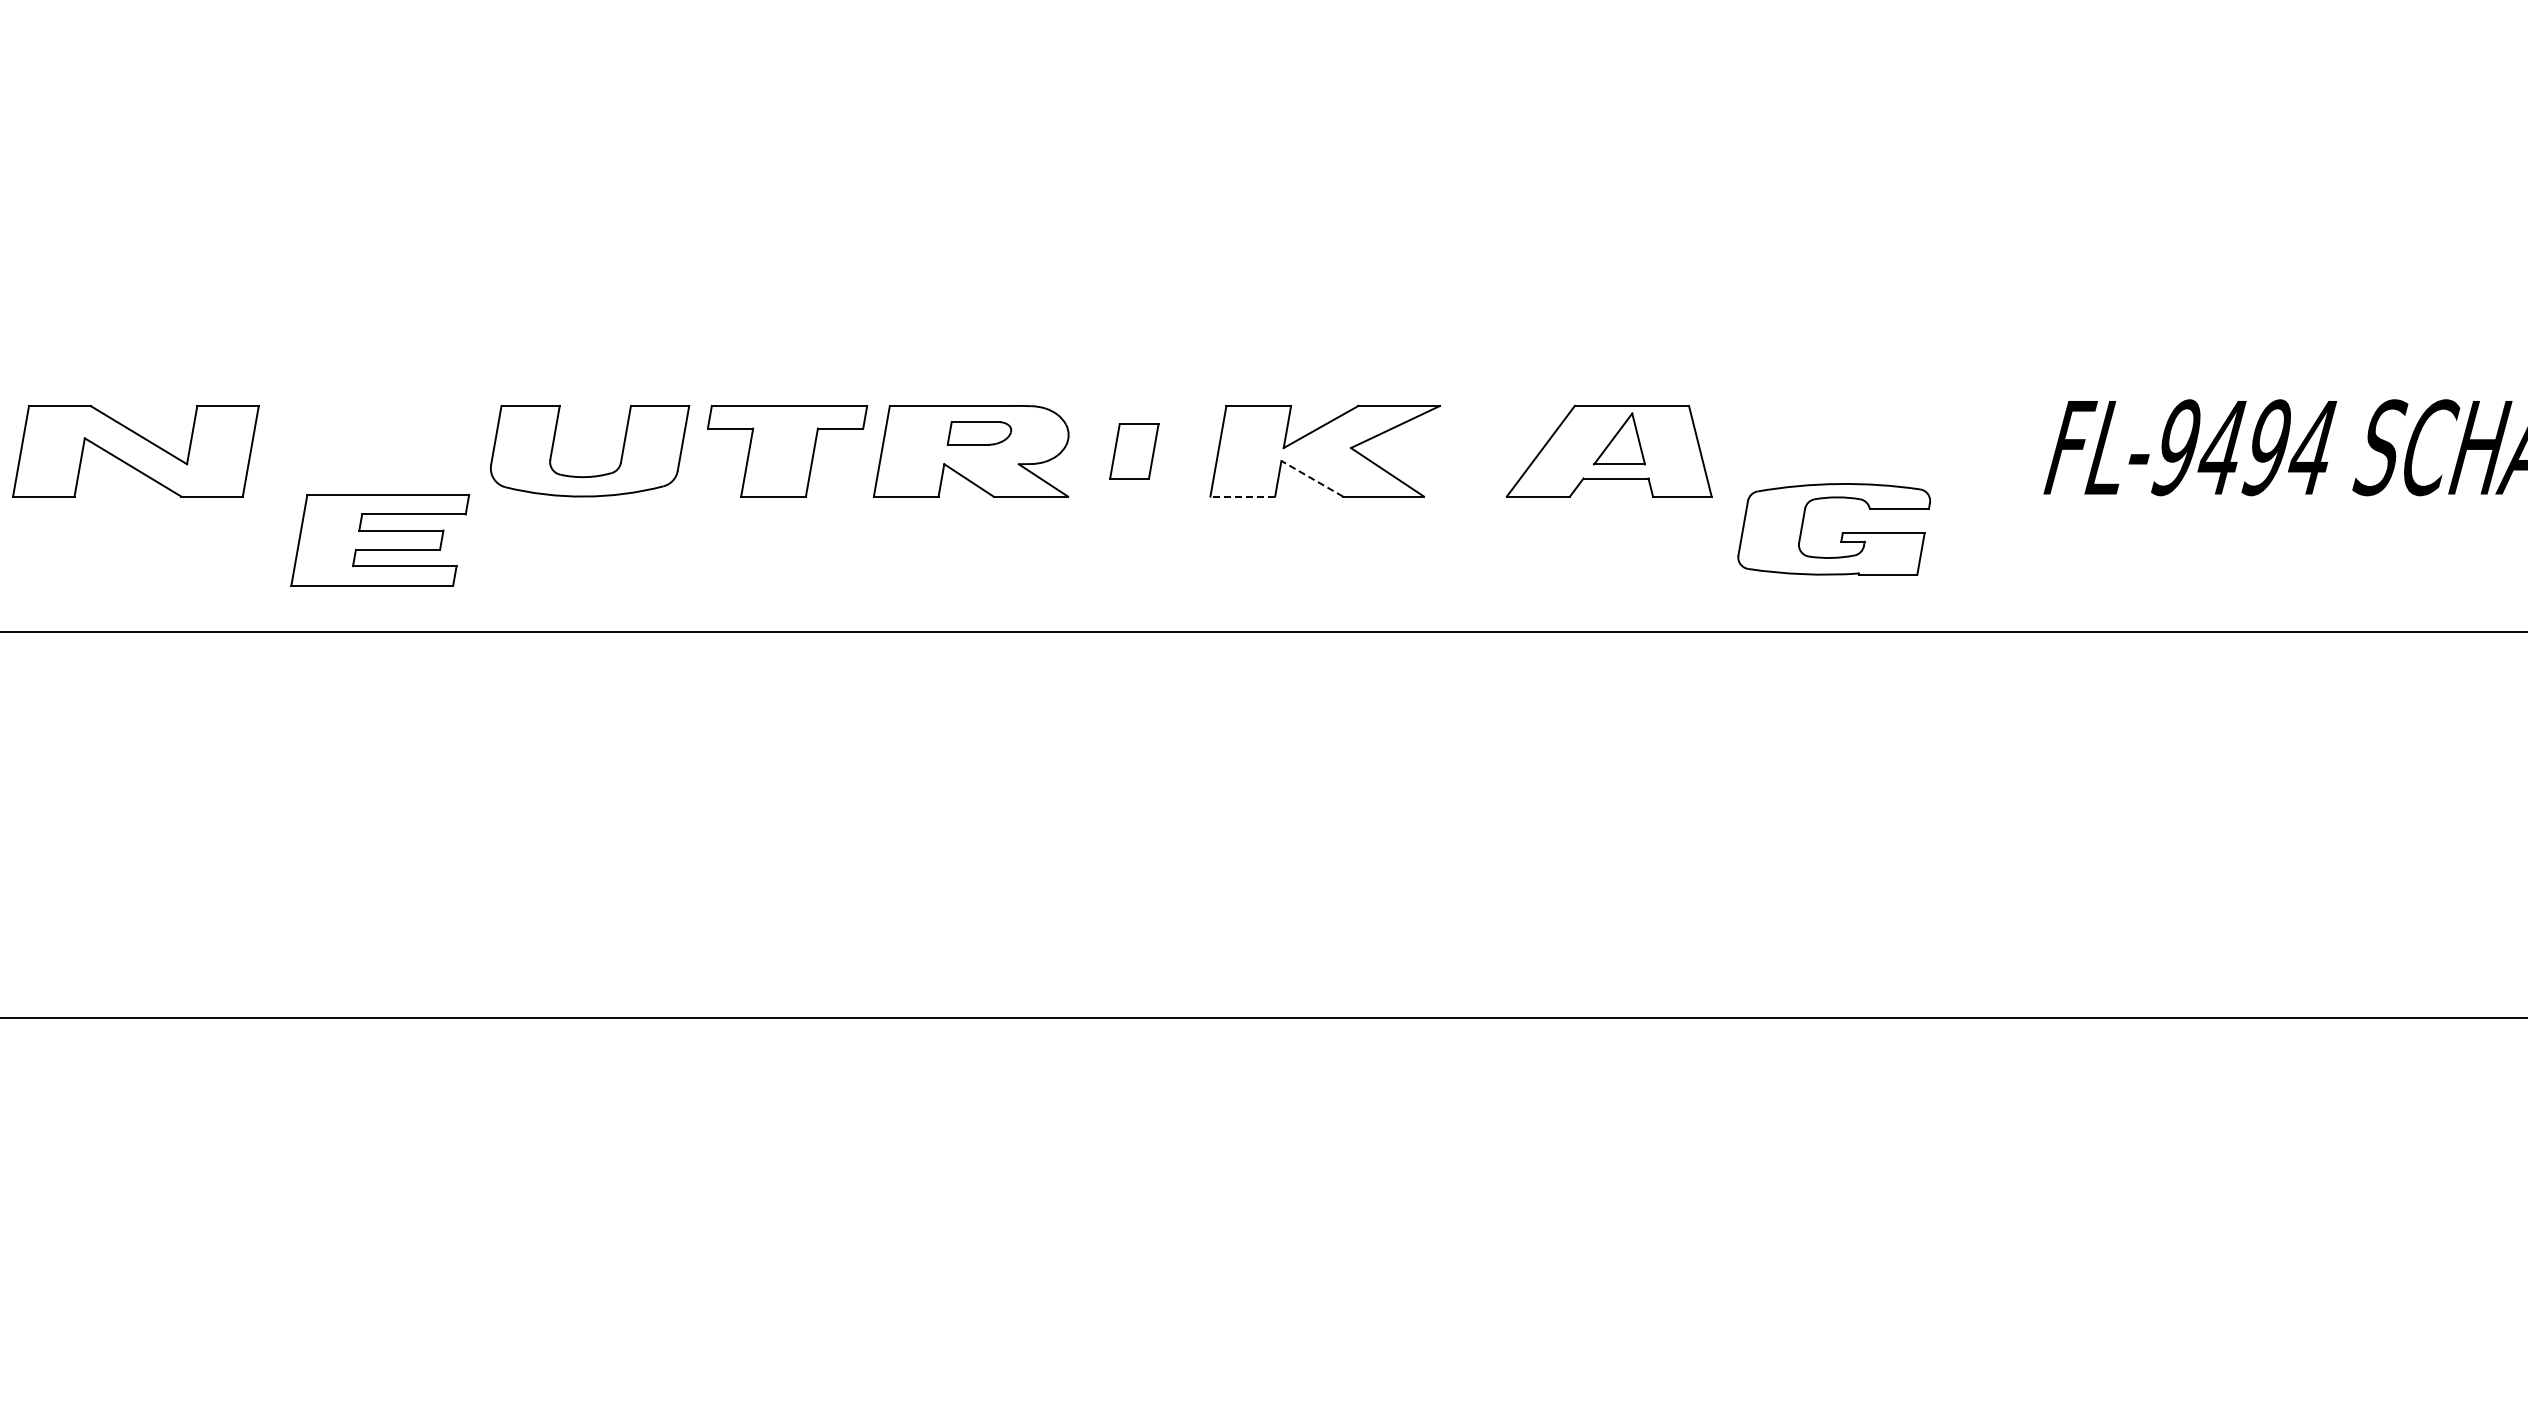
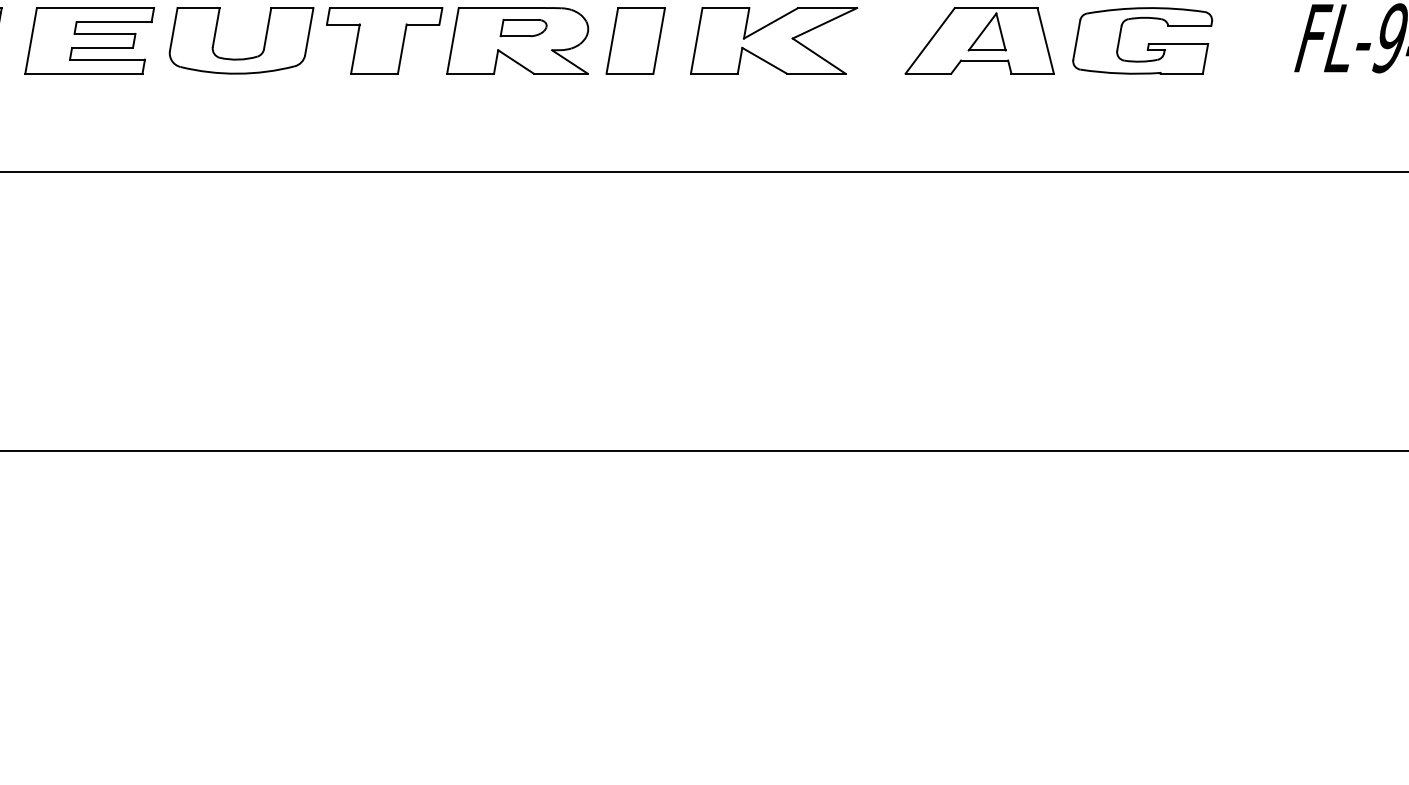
part: (1134, 451) -> (635, 41), size x1.67
line: (1312, 478) -> (764, 60), dashed -> solid
line: (1242, 496) -> (714, 73), dashed -> solid
part: (1841, 533) -> (1147, 43), moved
part: (380, 540) -> (89, 41), moved

